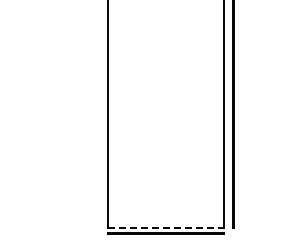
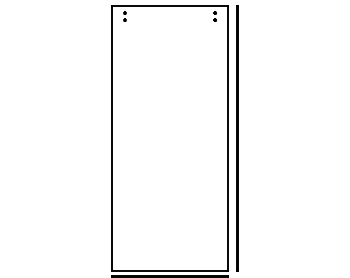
line: (166, 227) -> (170, 270), dashed -> solid

